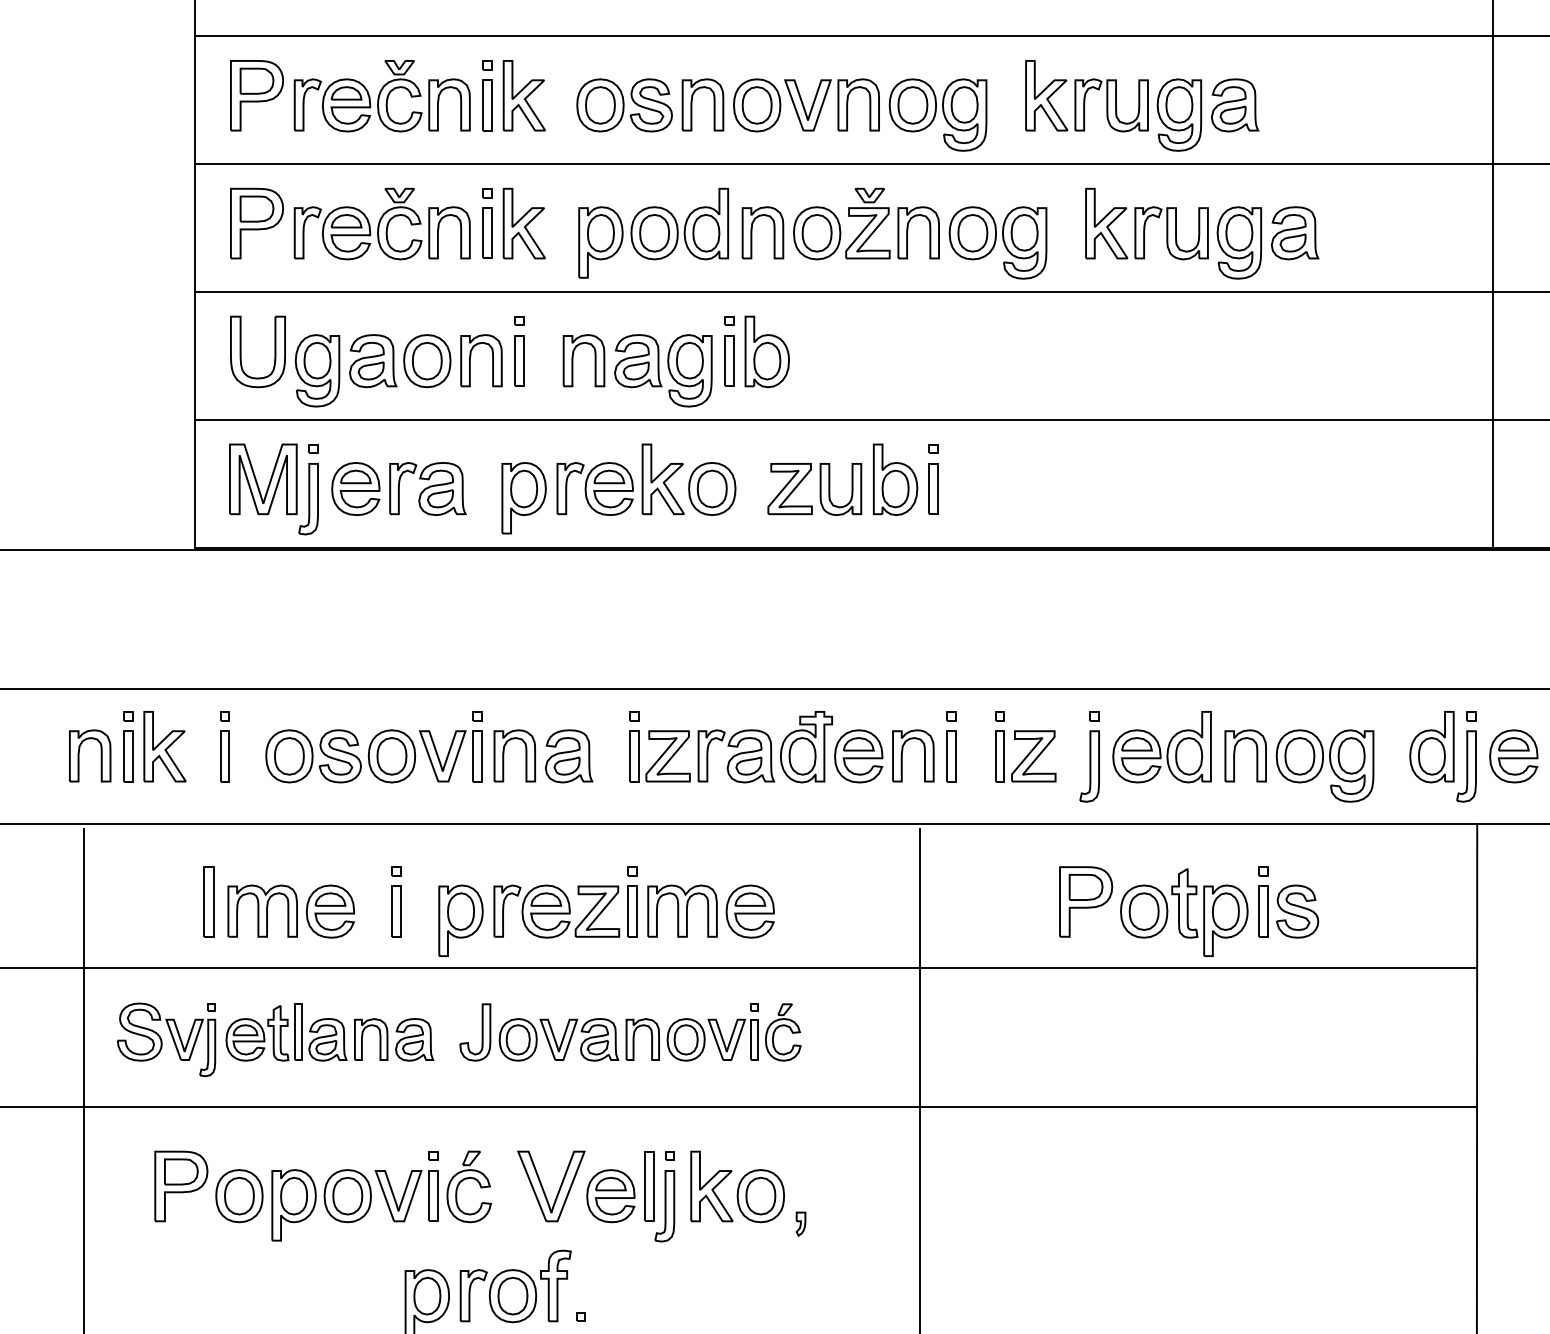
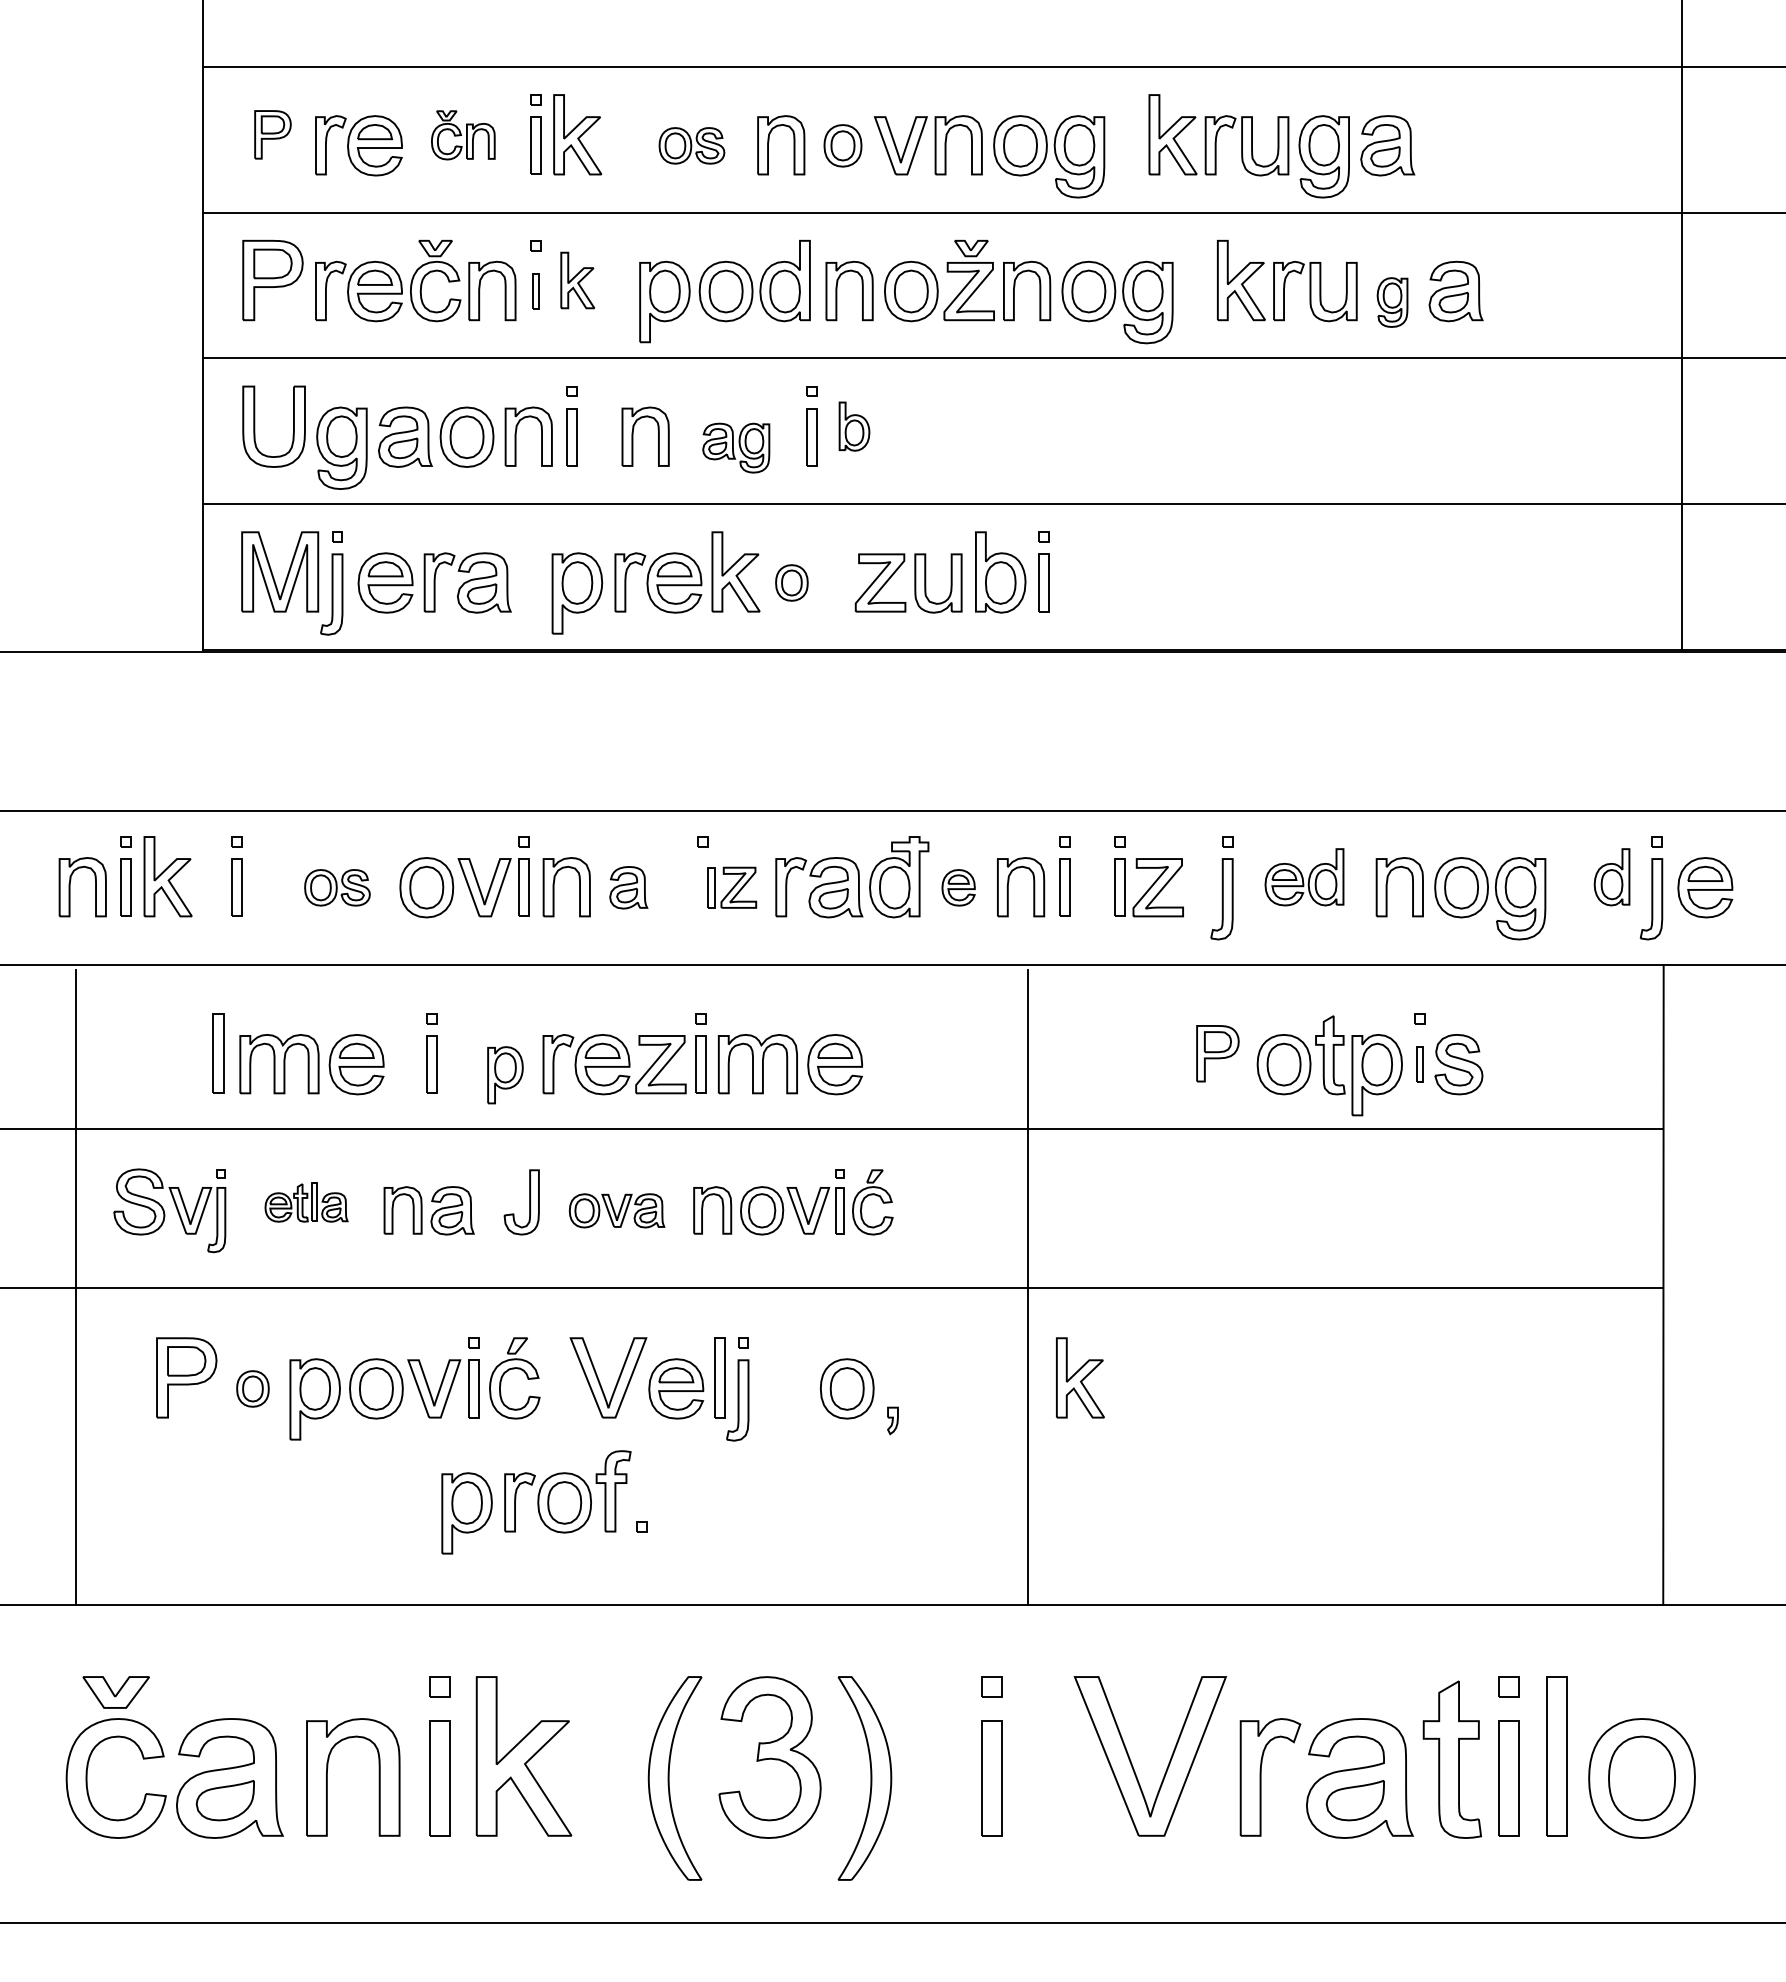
part: (256, 95) -> (272, 134), size x0.6
part: (424, 96) -> (463, 135), size x0.6
part: (624, 105) -> (691, 145), size x0.6
part: (756, 105) -> (842, 145), size x0.7
part: (524, 223) -> (577, 280), size x0.7
part: (487, 233) -> (535, 291), size x0.6
part: (1239, 242) -> (1392, 302), size x0.6
part: (767, 351) -> (854, 426), size x0.6
part: (663, 370) -> (736, 447), size x0.6
part: (711, 488) -> (791, 582), size x0.6
part: (1162, 747) -> (1304, 877), size x0.7
part: (1431, 747) -> (1611, 877), size x0.7
part: (313, 756) -> (337, 887), size x0.6
part: (568, 756) -> (628, 887), size x0.7
part: (660, 756) -> (732, 887), size x0.7
part: (858, 756) -> (958, 887), size x0.6
part: (1085, 901) -> (1217, 1053), size x0.7
part: (1262, 911) -> (1419, 1064), size x0.6
part: (461, 921) -> (505, 1075), size x0.7
part: (286, 1032) -> (306, 1202), size x0.6
part: (558, 1039) -> (616, 1210), size x0.7
part: (711, 1186) -> (1080, 1377), moved
part: (239, 1195) -> (252, 1388), size x0.6

